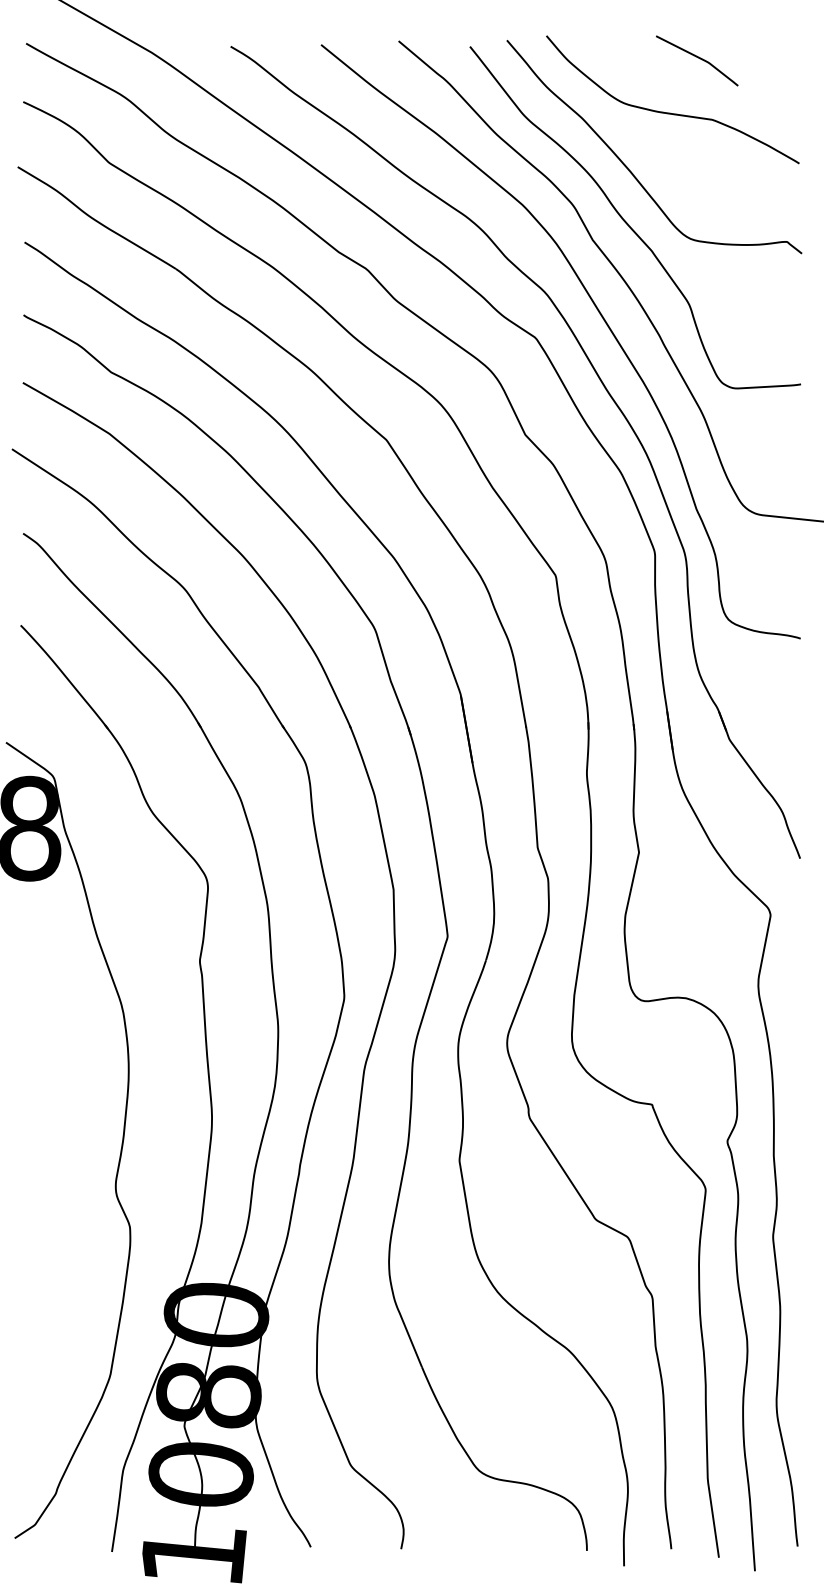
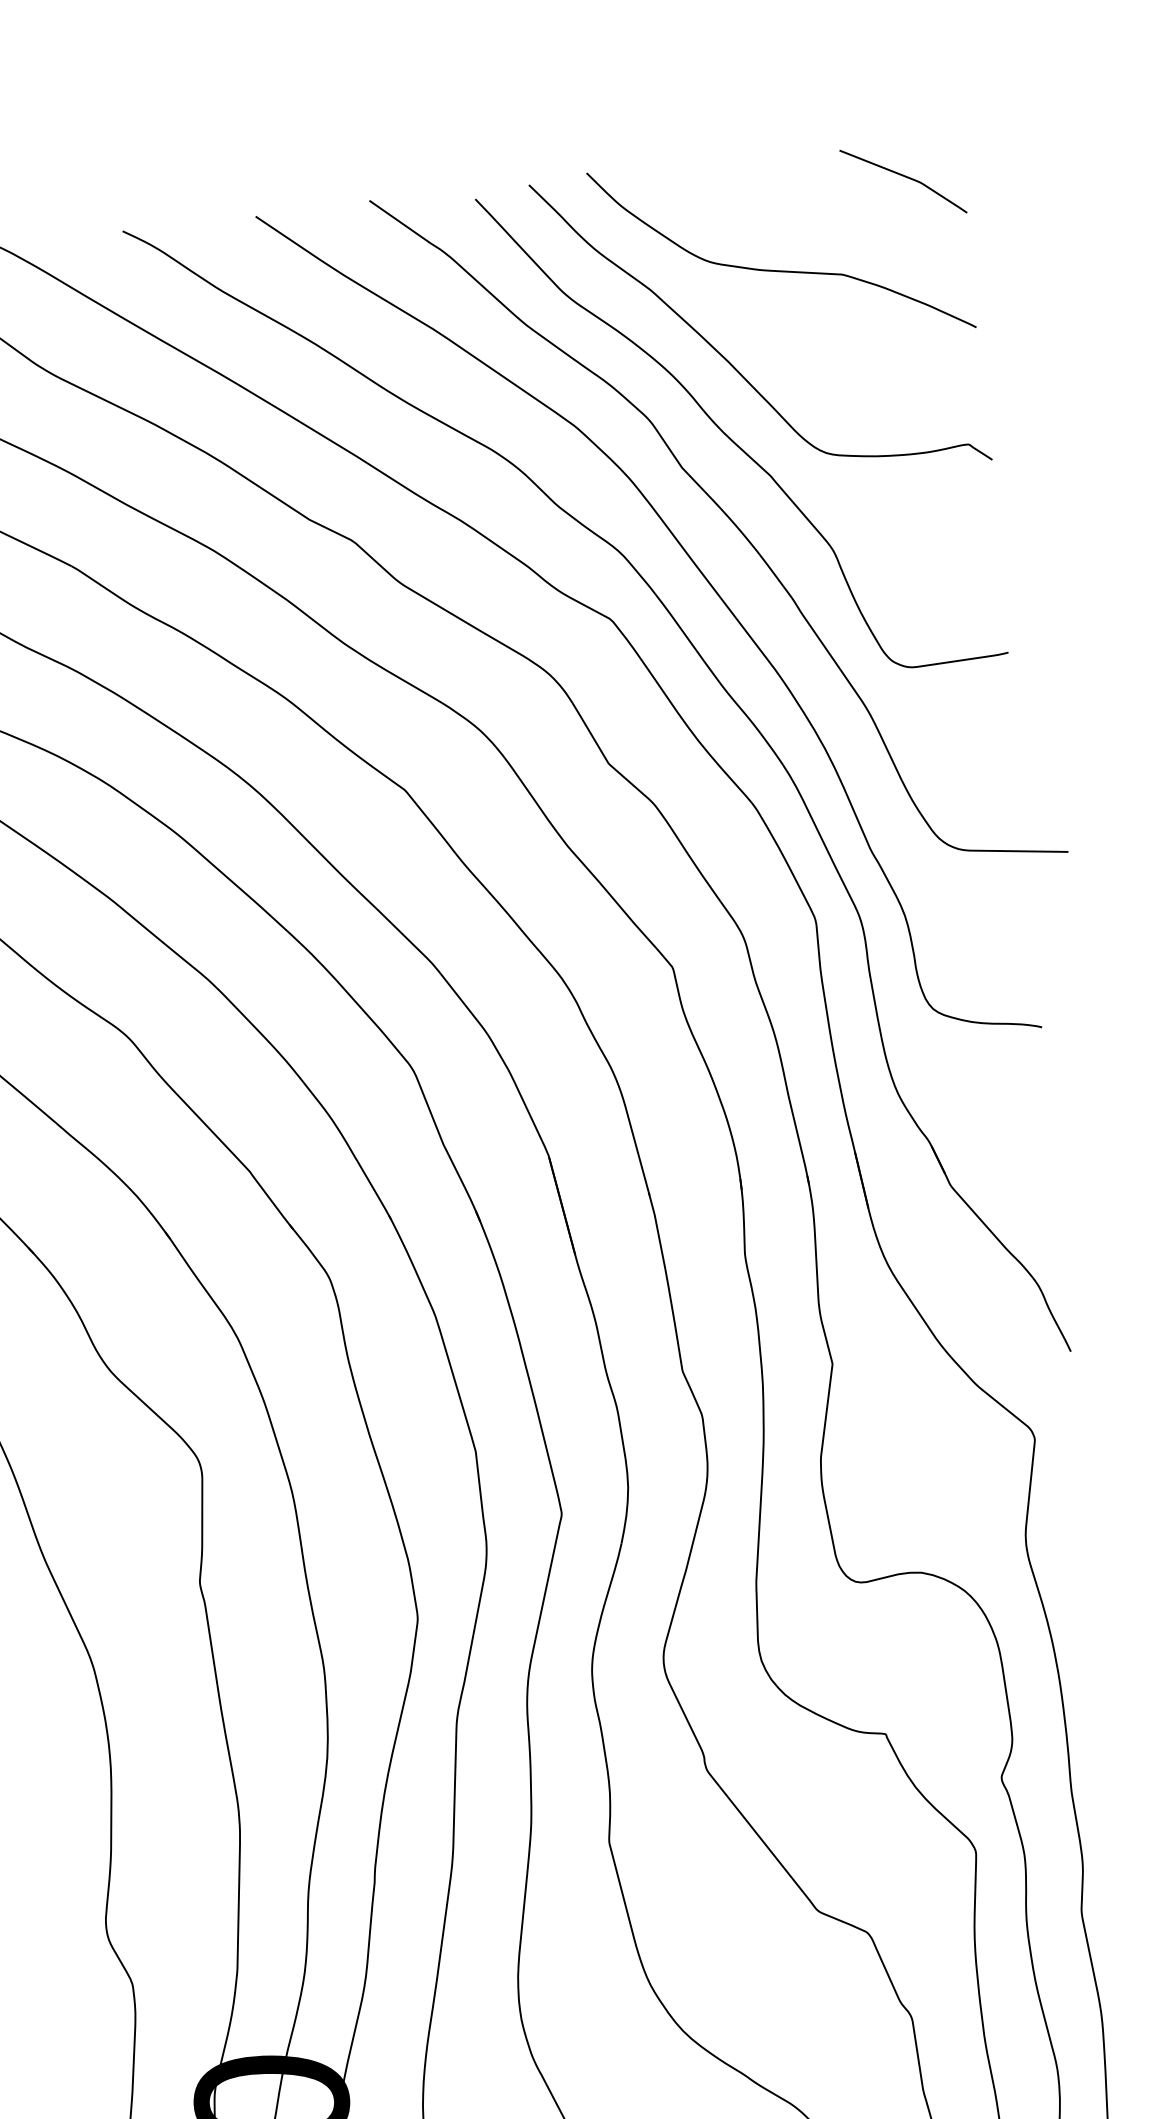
curve: (698, 58) -> (905, 177), moved

